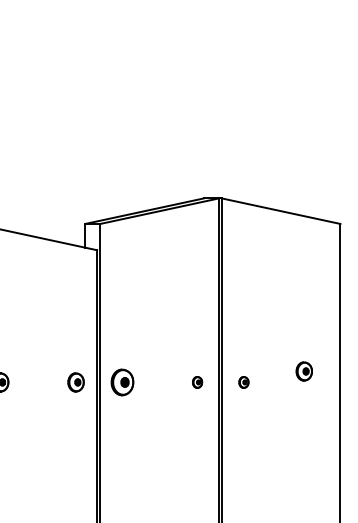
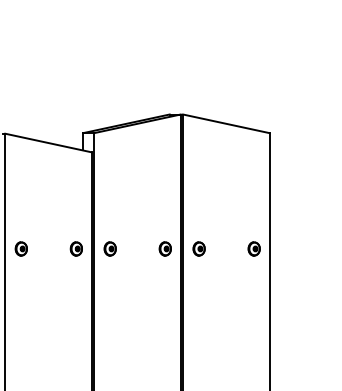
part: (303, 370) -> (253, 248), moved
part: (121, 381) -> (109, 248), size x0.71
part: (196, 381) -> (164, 248), size x1.67
part: (243, 381) -> (198, 248), size x1.67

